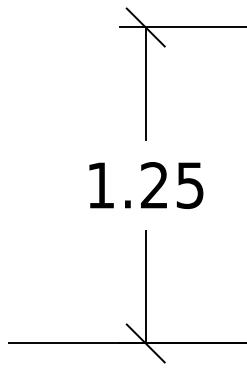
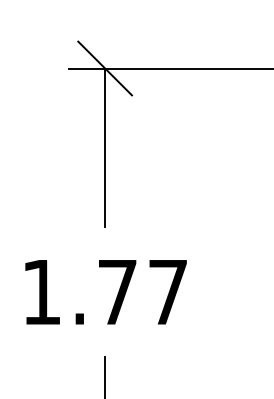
text: (172, 185) -> (143, 292), 1.25 -> 1.77

